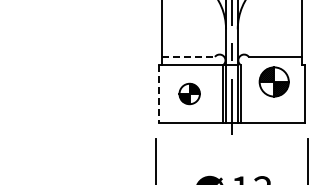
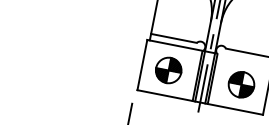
line: (188, 56) -> (174, 38), dashed -> solid
part: (273, 81) -> (240, 84), moved
part: (189, 93) -> (168, 70), size x1.43
line: (158, 94) -> (141, 65), dashed -> solid

